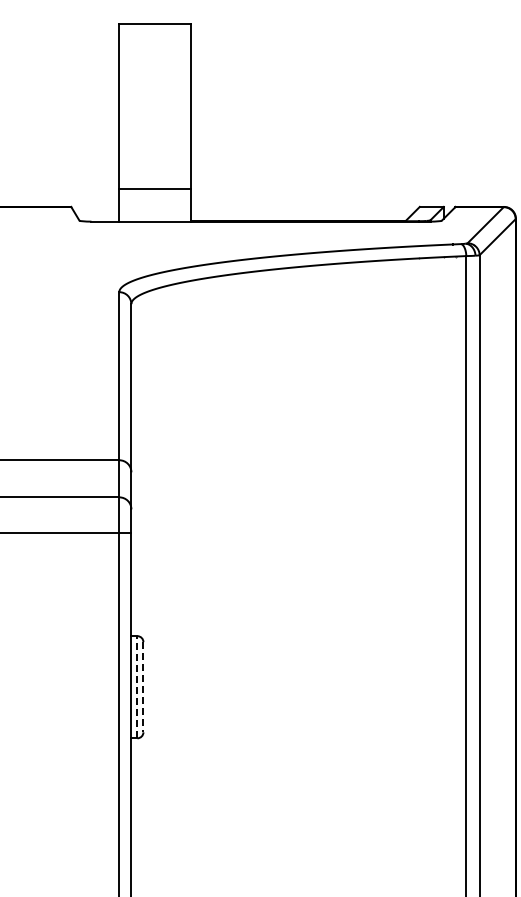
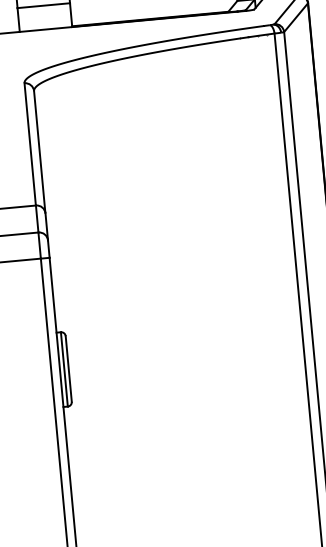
line: (137, 686) -> (64, 368), dashed -> solid
line: (143, 687) -> (68, 369), dashed -> solid

